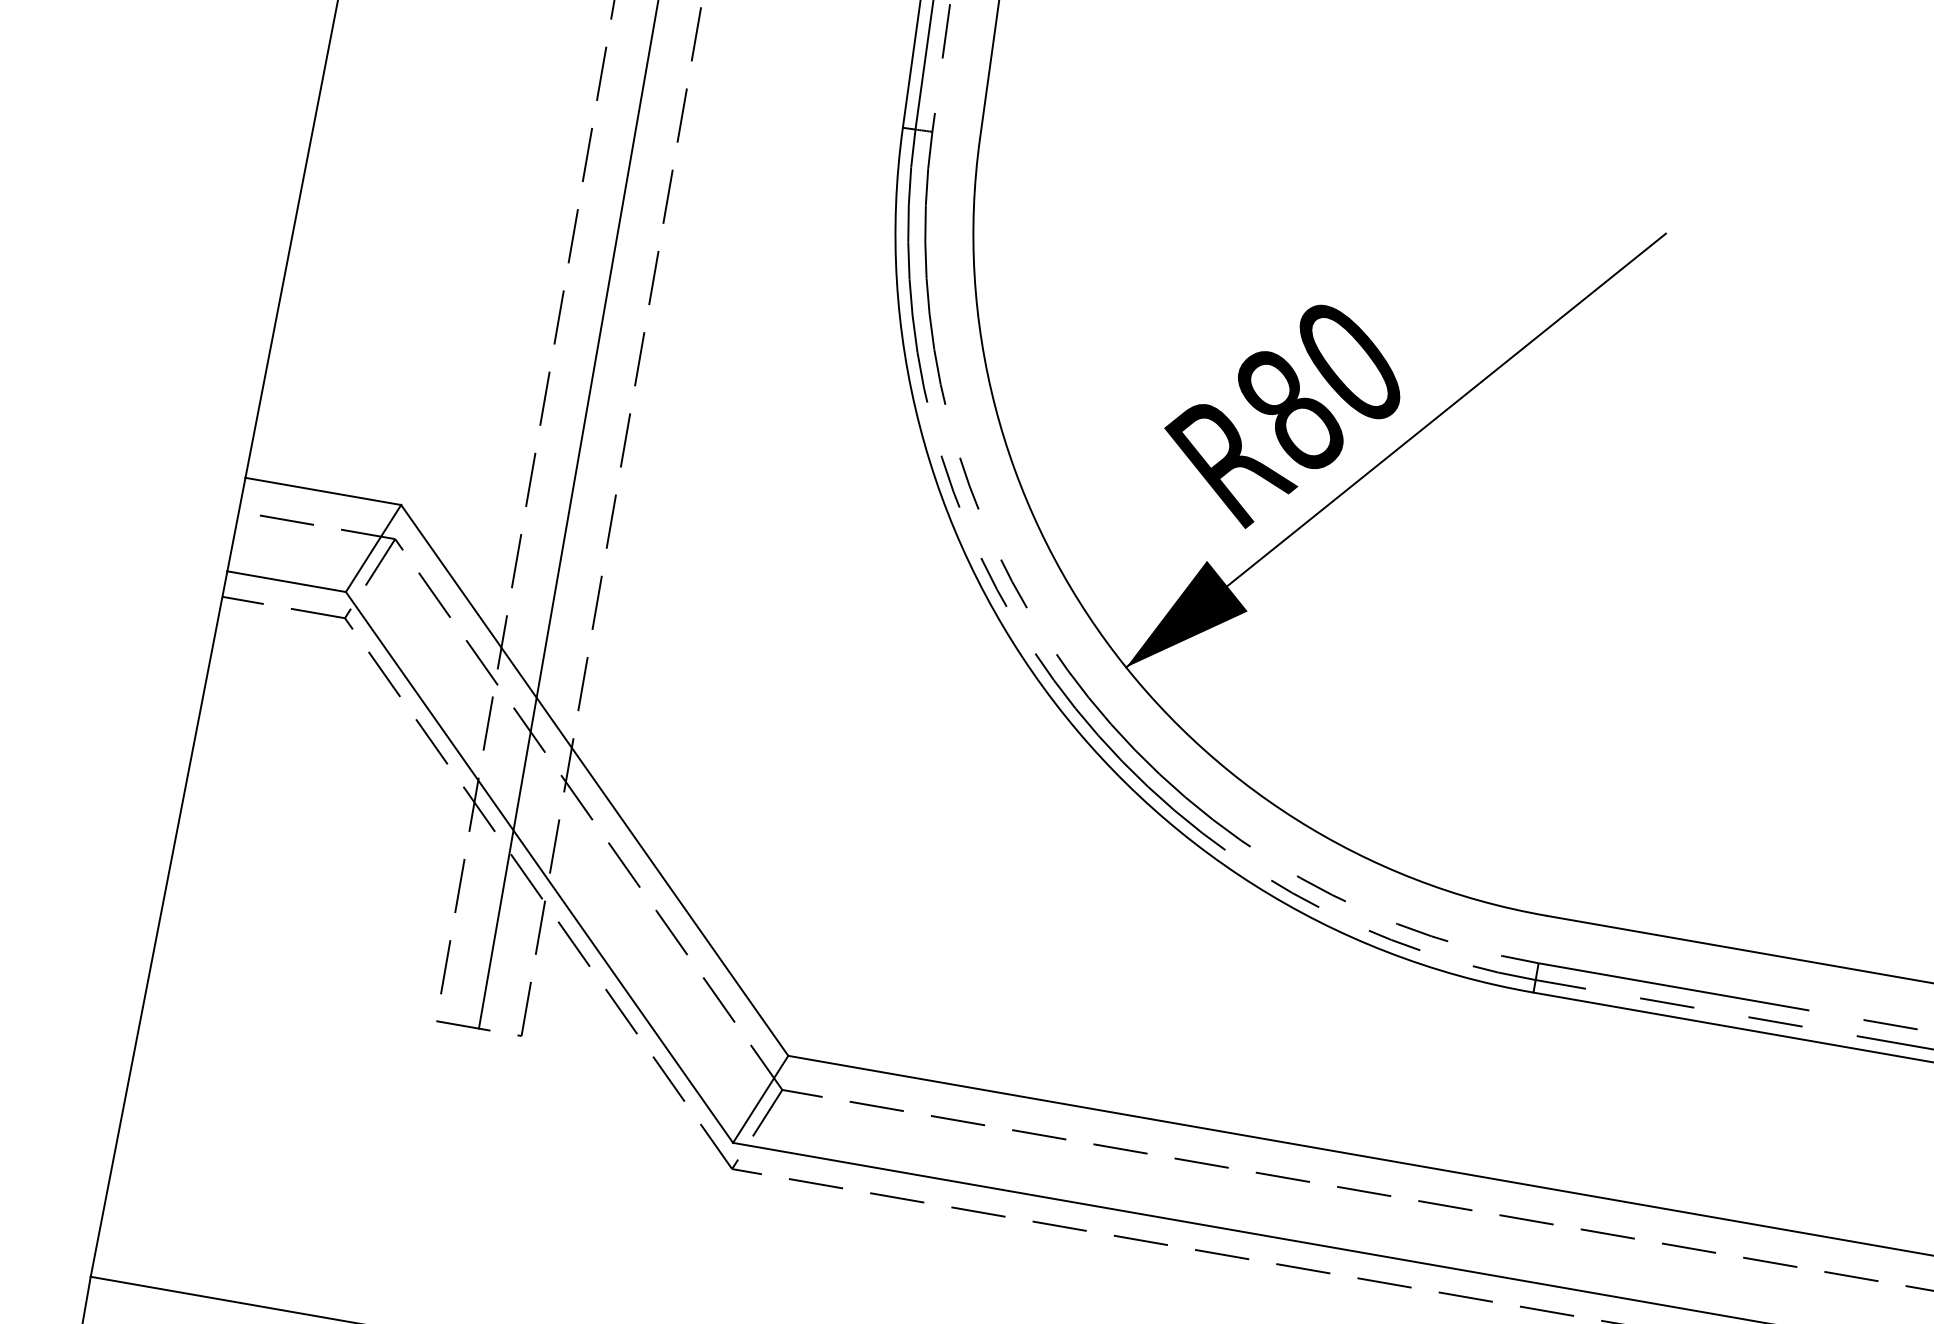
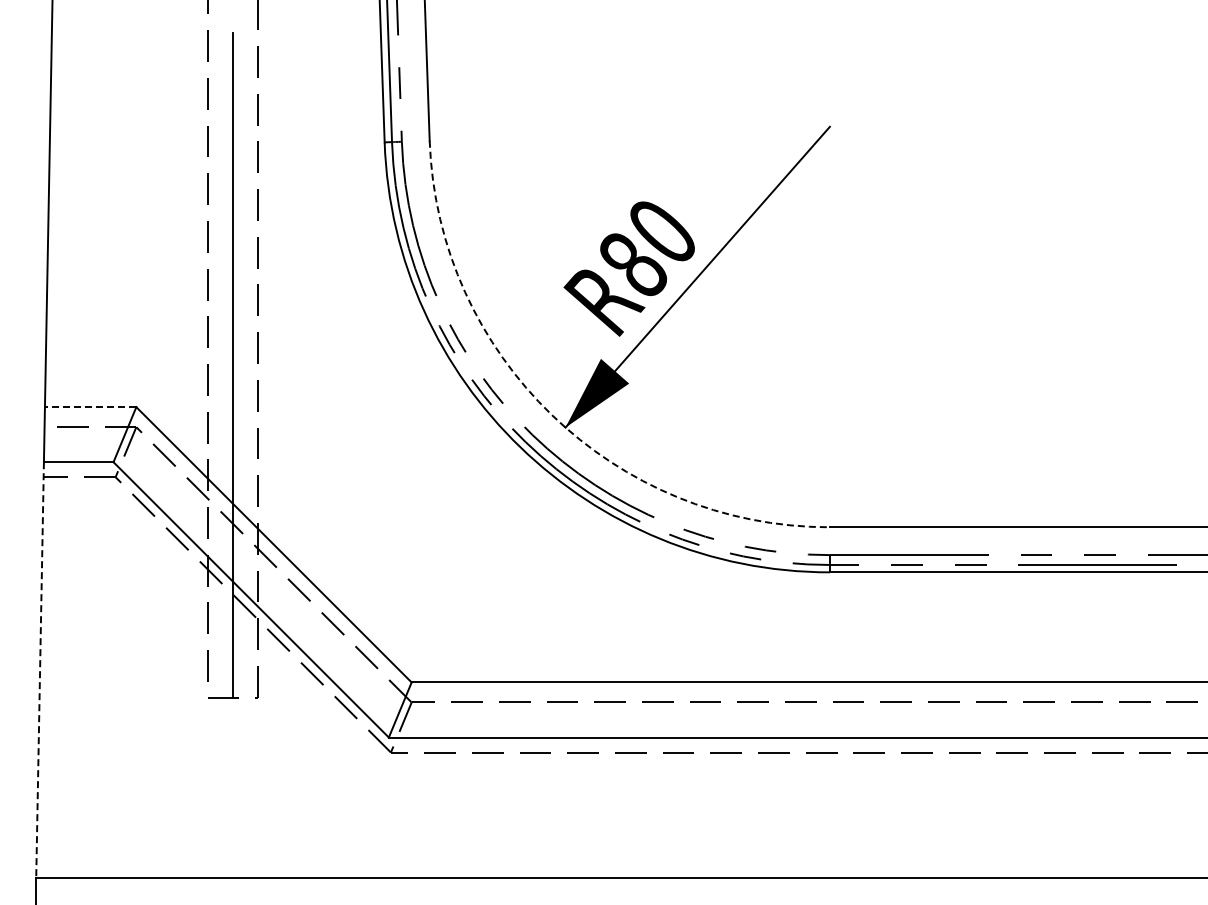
line: (322, 491) -> (90, 407), solid -> dashed
arc: (1106, 640) -> (551, 414), solid -> dashed
line: (159, 923) -> (40, 669), solid -> dashed

